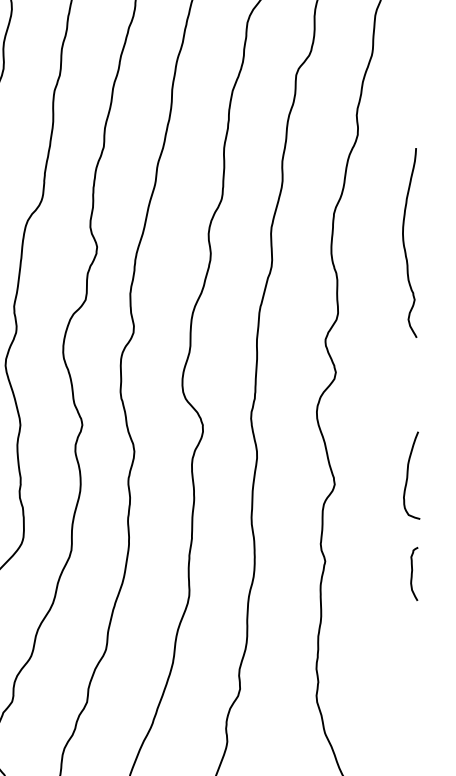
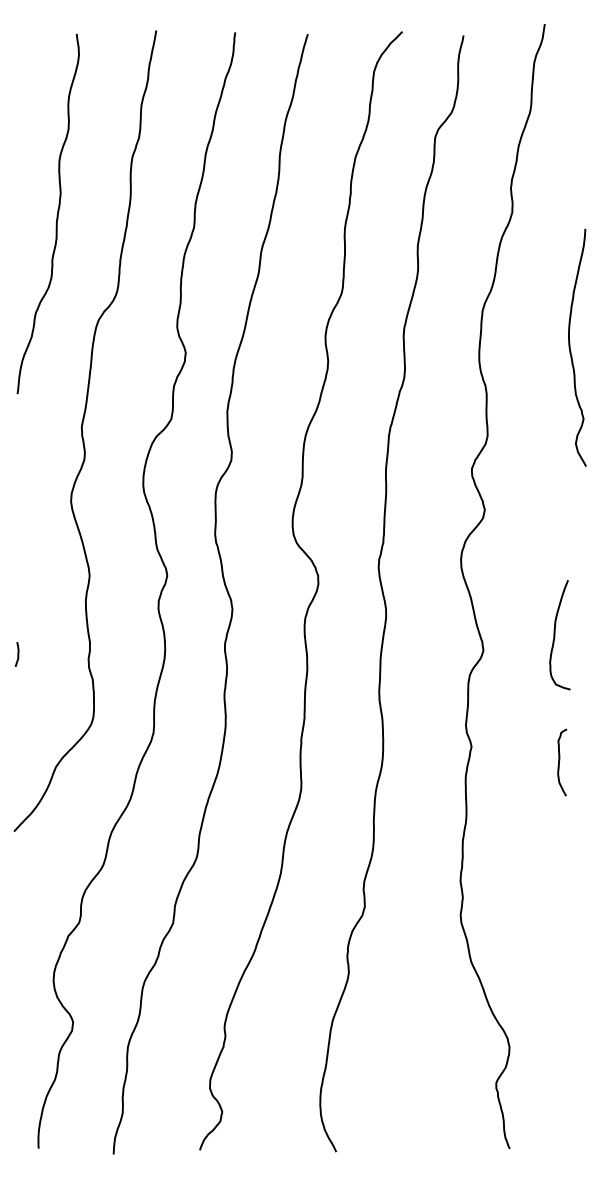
curve: (408, 475) -> (555, 635), moved
curve: (413, 572) -> (560, 760), moved

